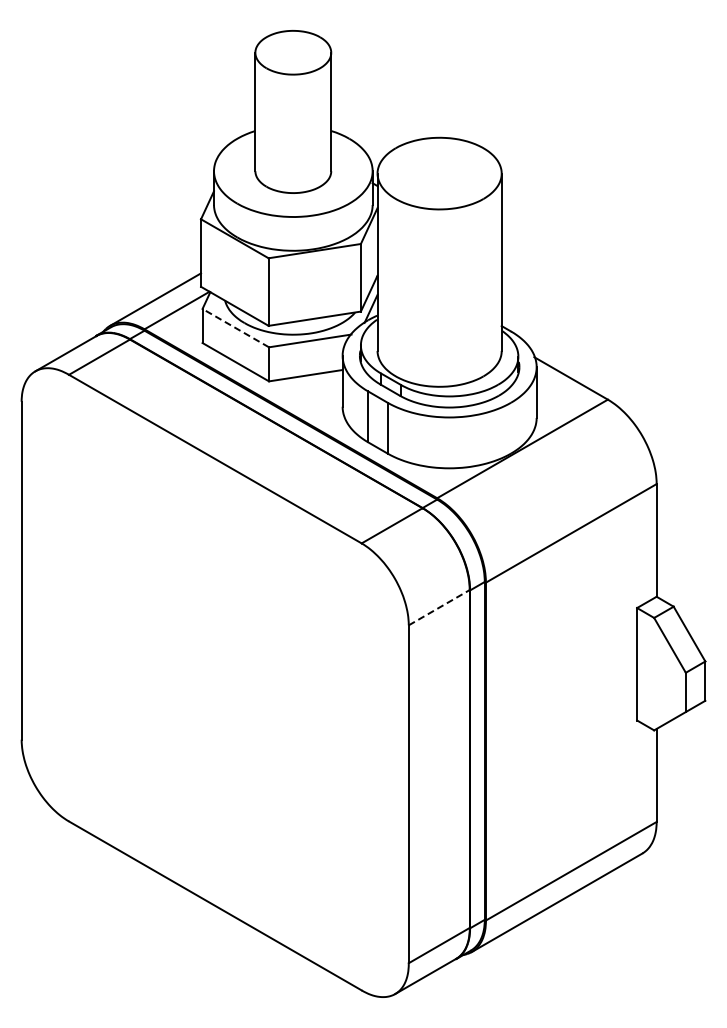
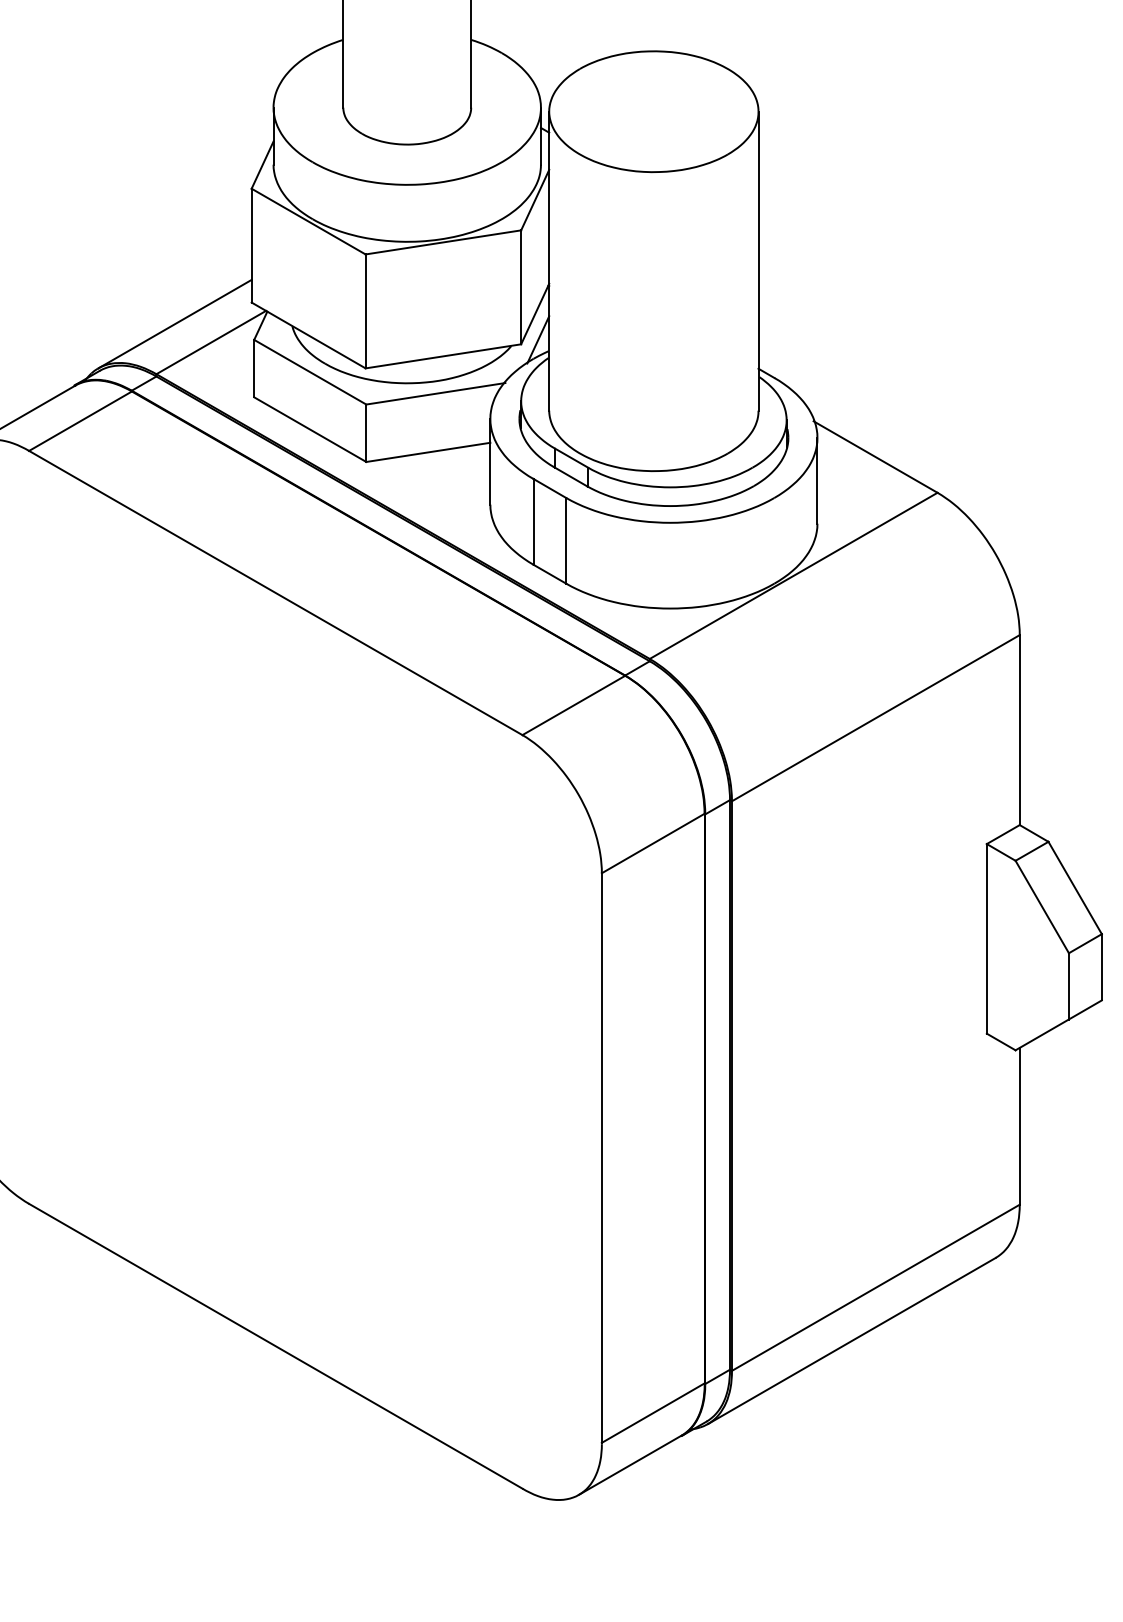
line: (235, 327) -> (309, 371), dashed -> solid
line: (439, 607) -> (653, 843), dashed -> solid

